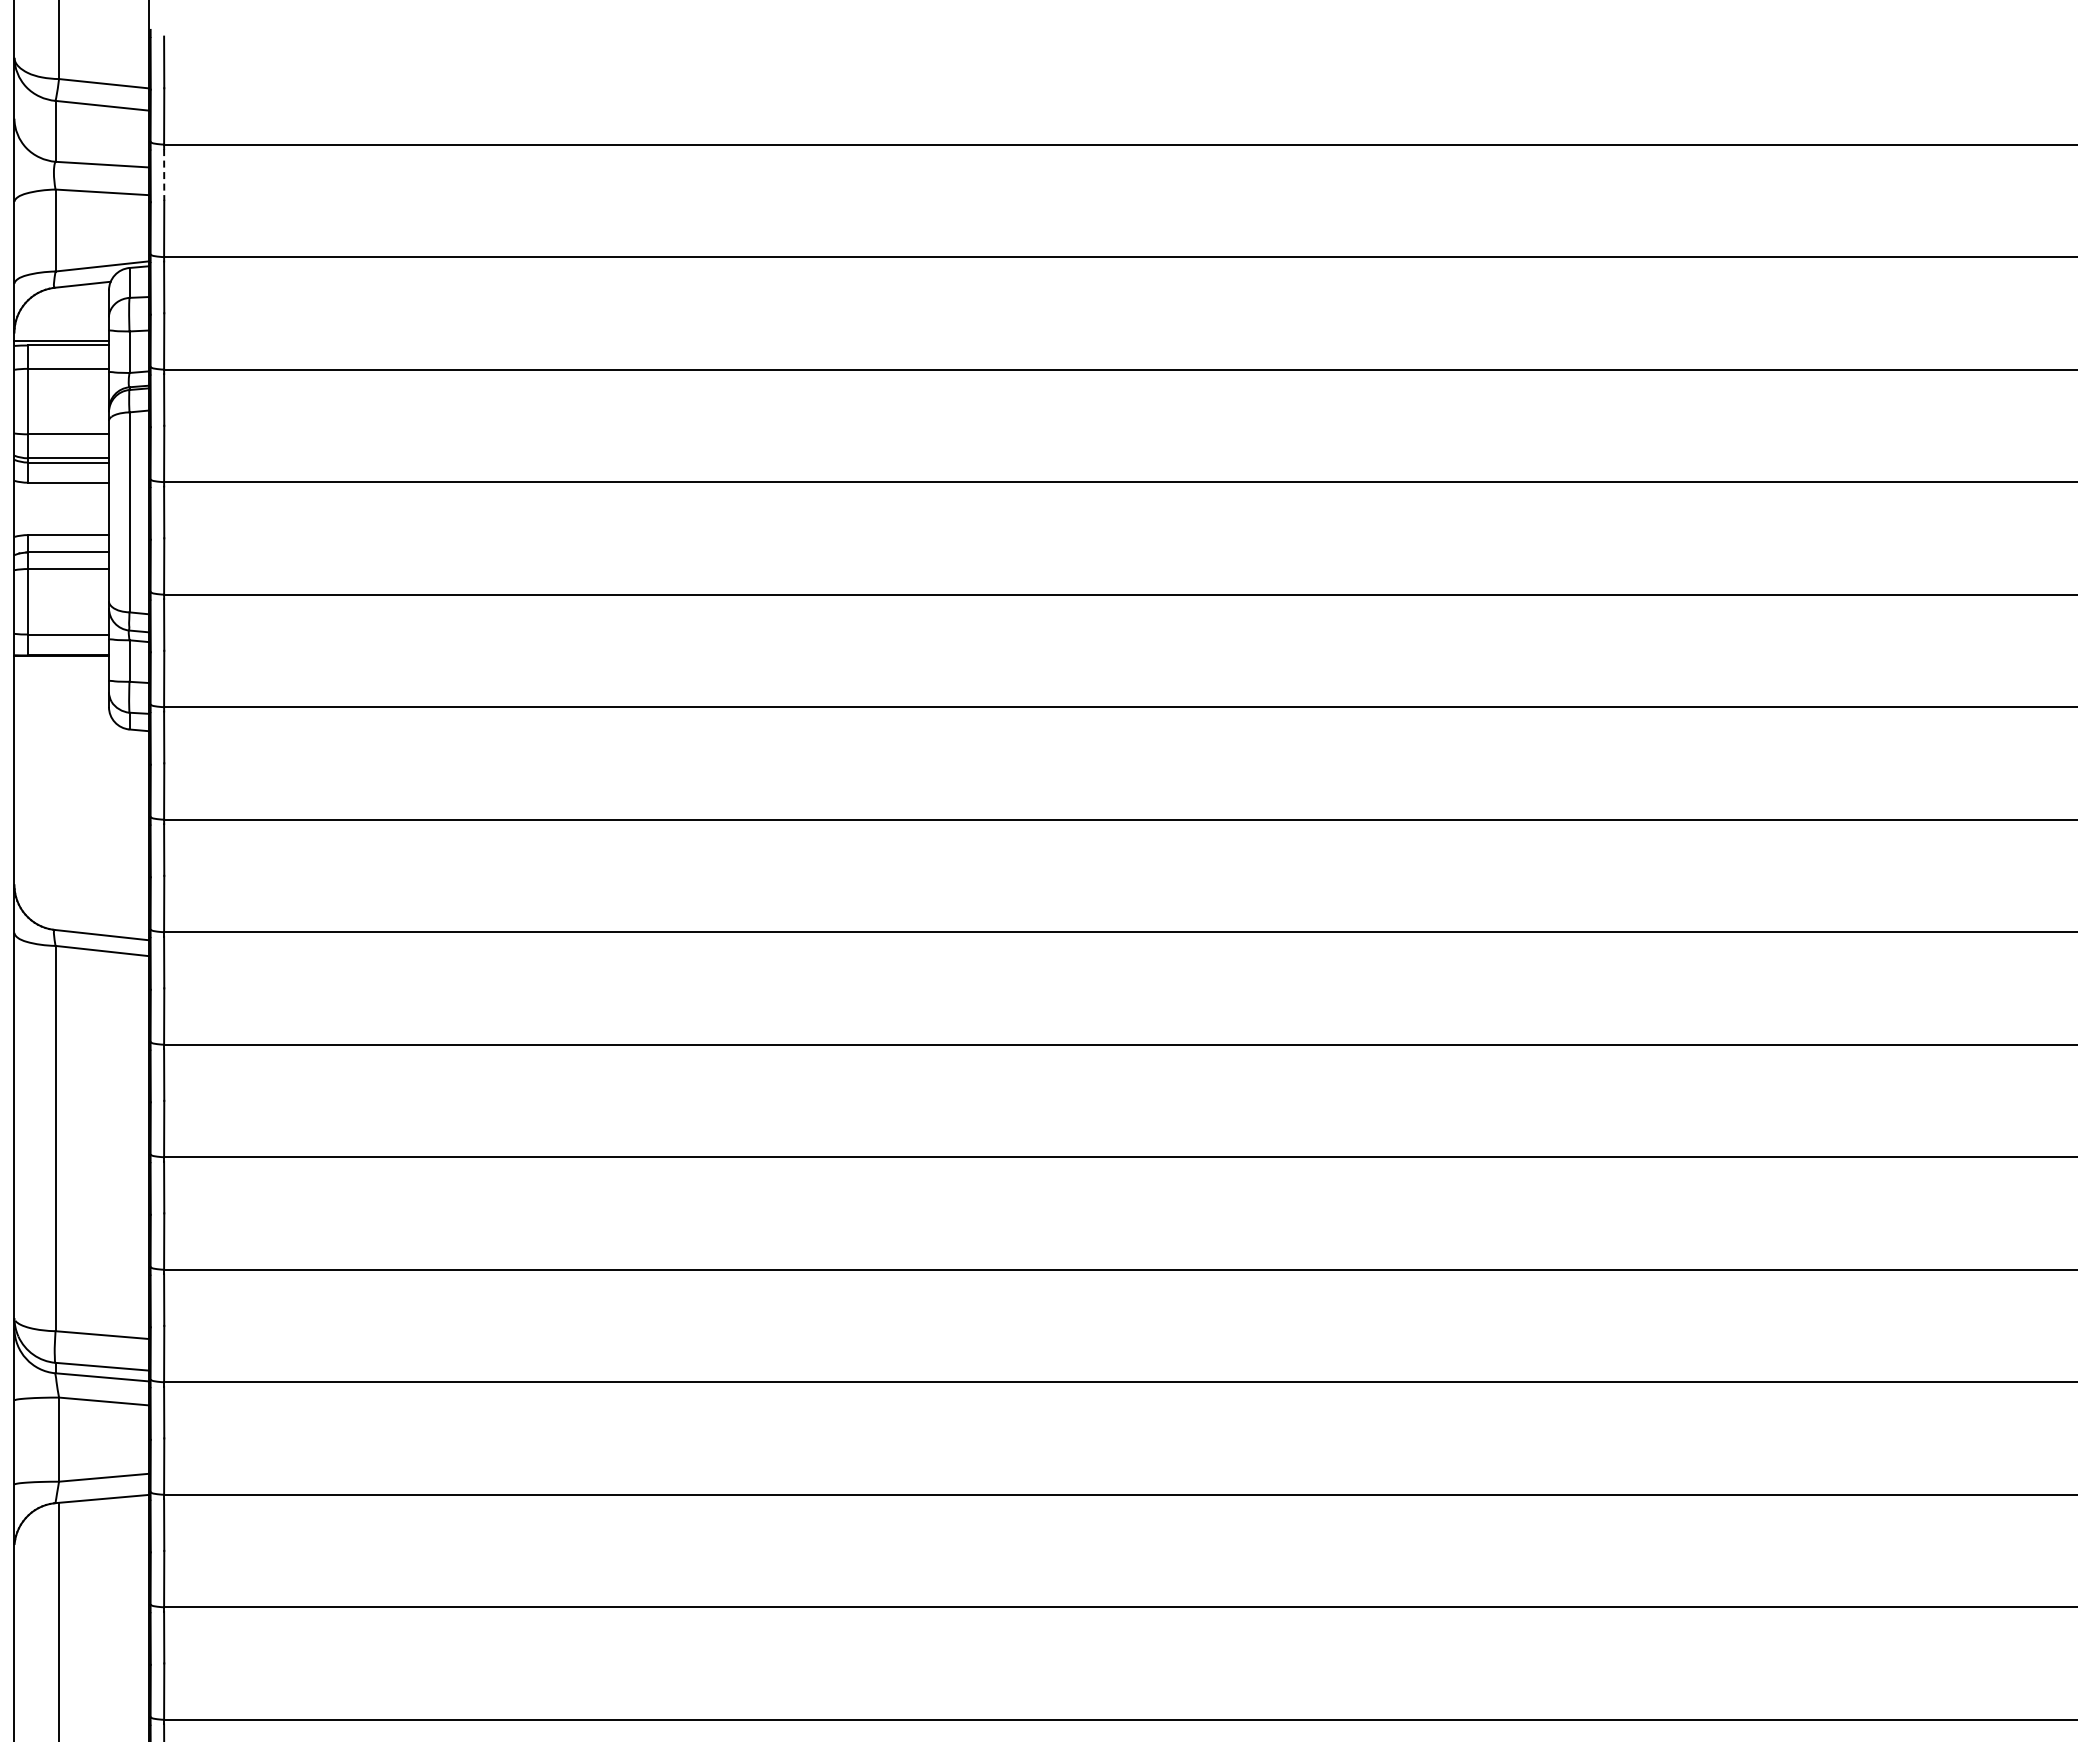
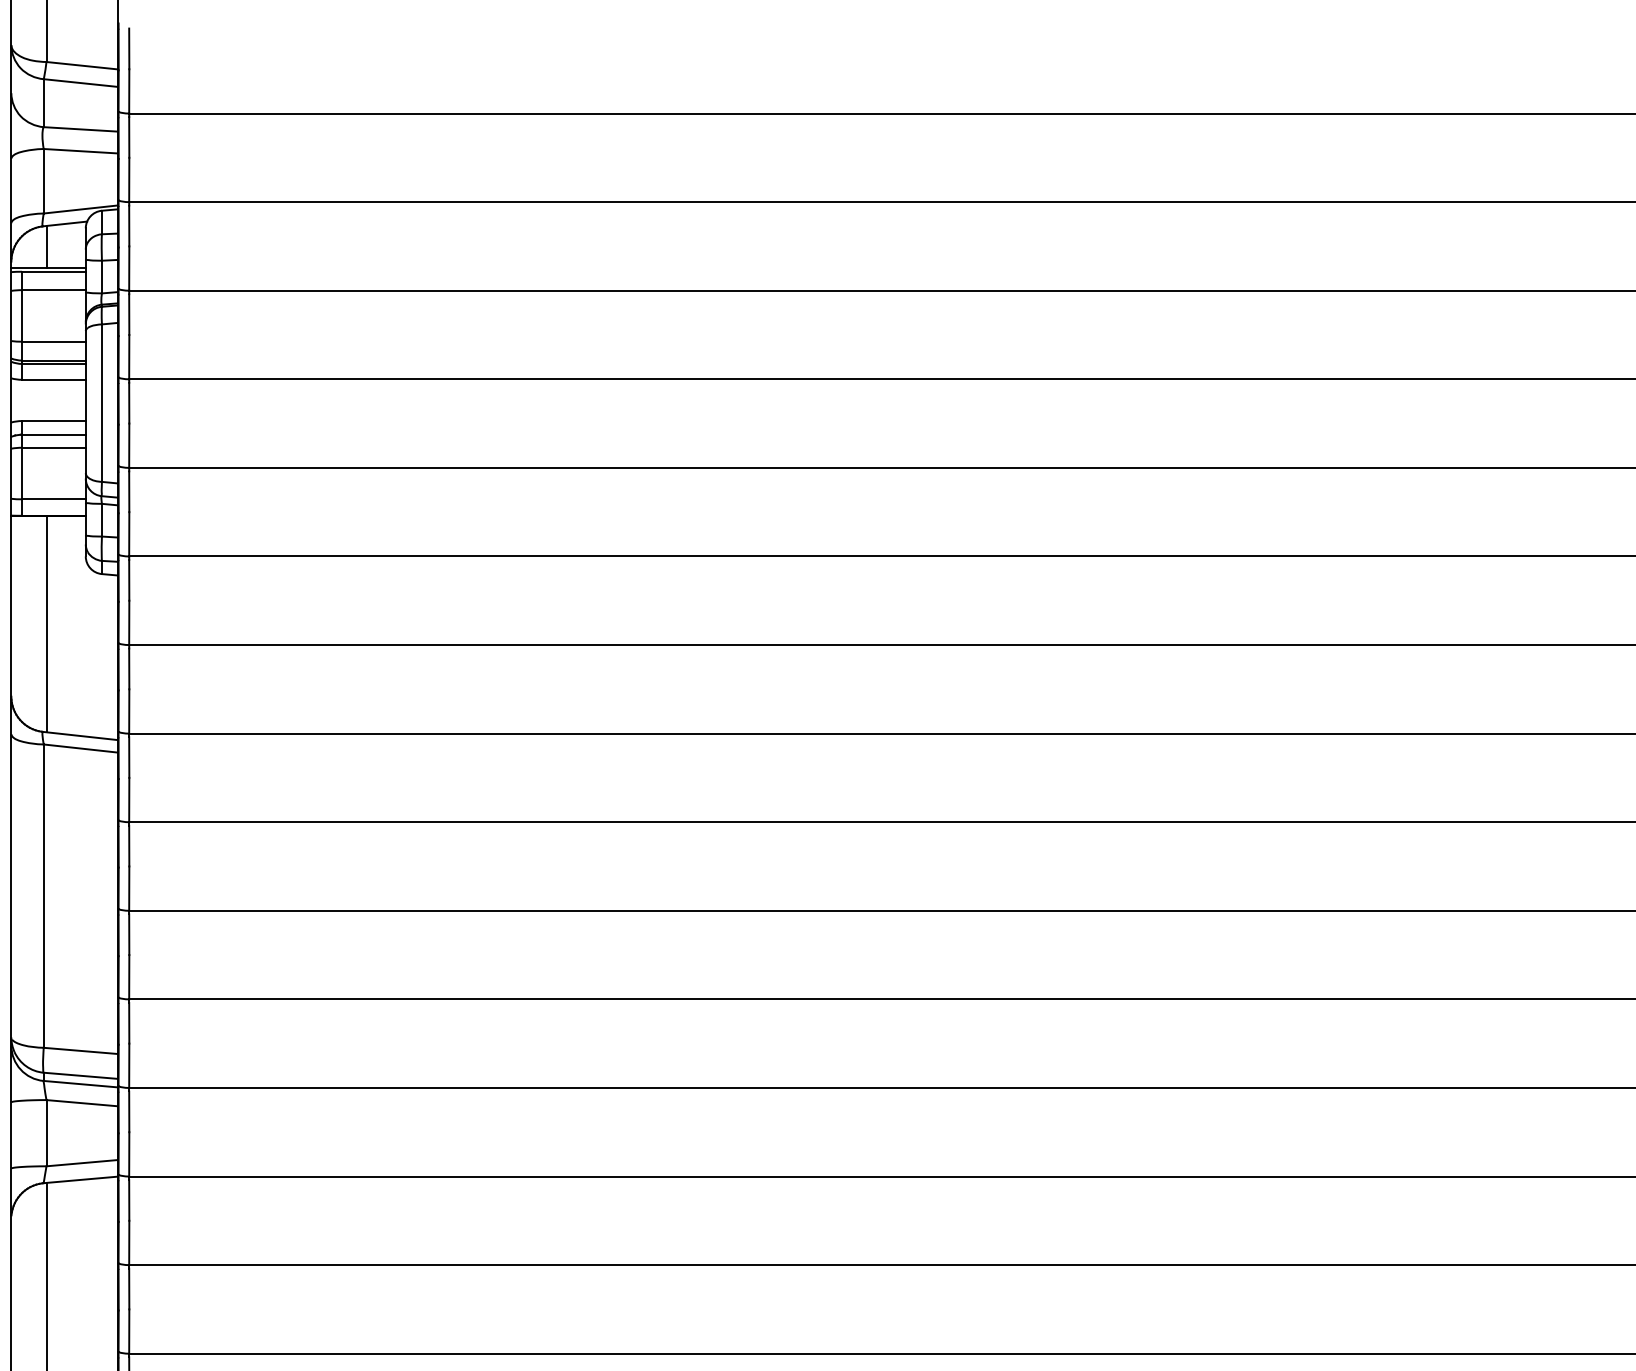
line: (164, 174) -> (129, 137), dashed -> solid
line: (59, 314) -> (46, 247), added
line: (59, 793) -> (46, 624), added

